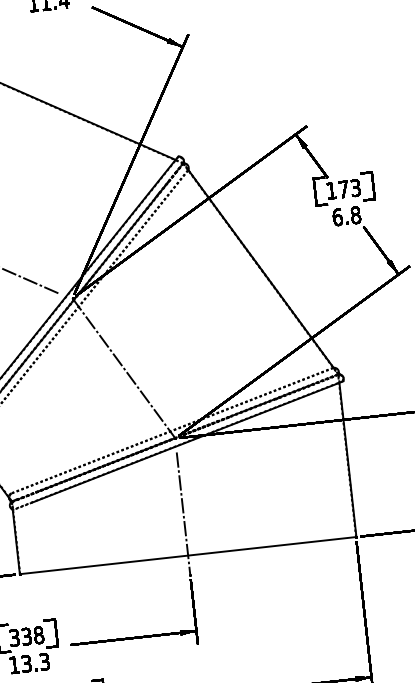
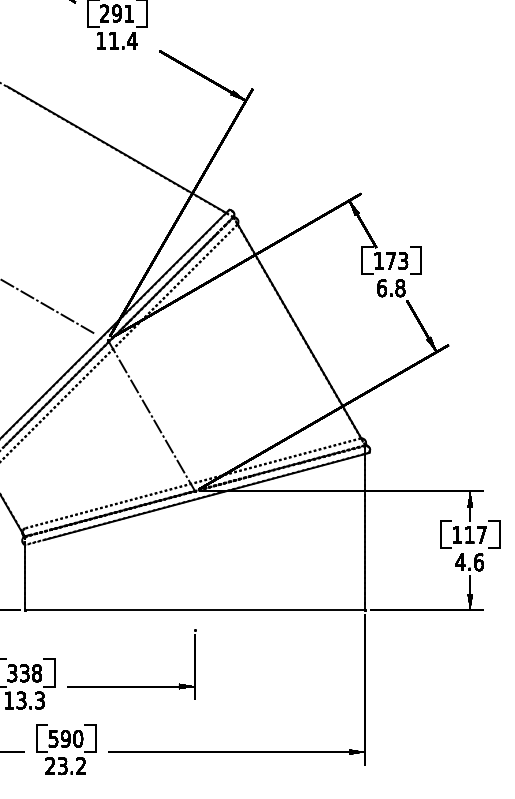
line: (183, 513) -> (195, 567), removed

